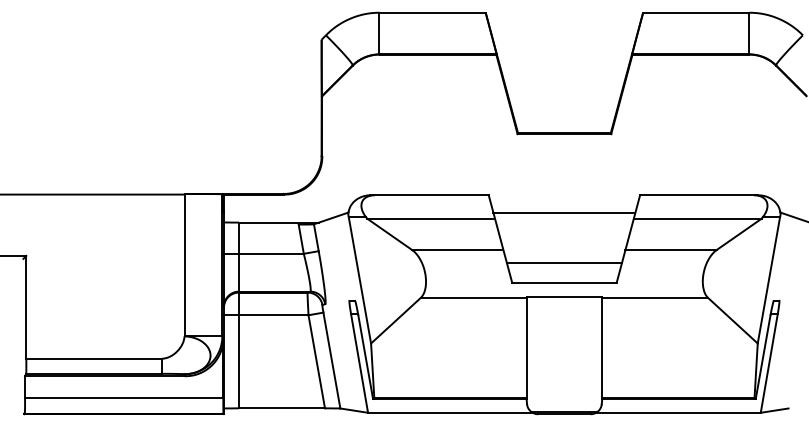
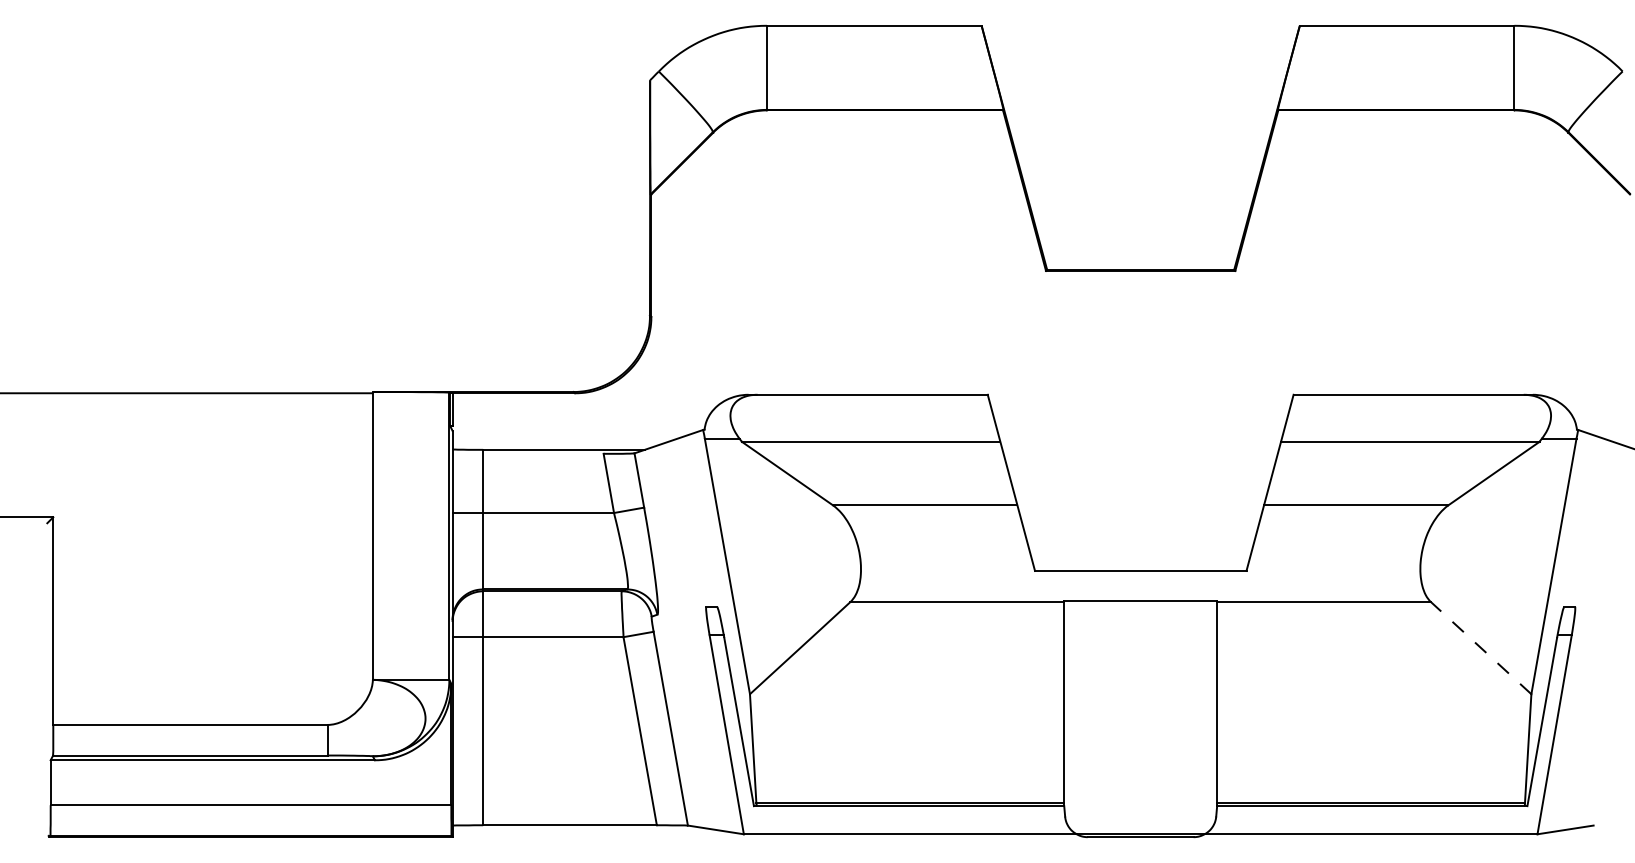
line: (564, 212) -> (1140, 429), removed
line: (564, 262) -> (1140, 530), removed
line: (733, 320) -> (1482, 647), solid -> dashed

